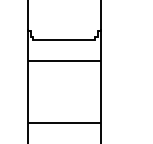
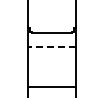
line: (63, 61) -> (51, 47), solid -> dashed

